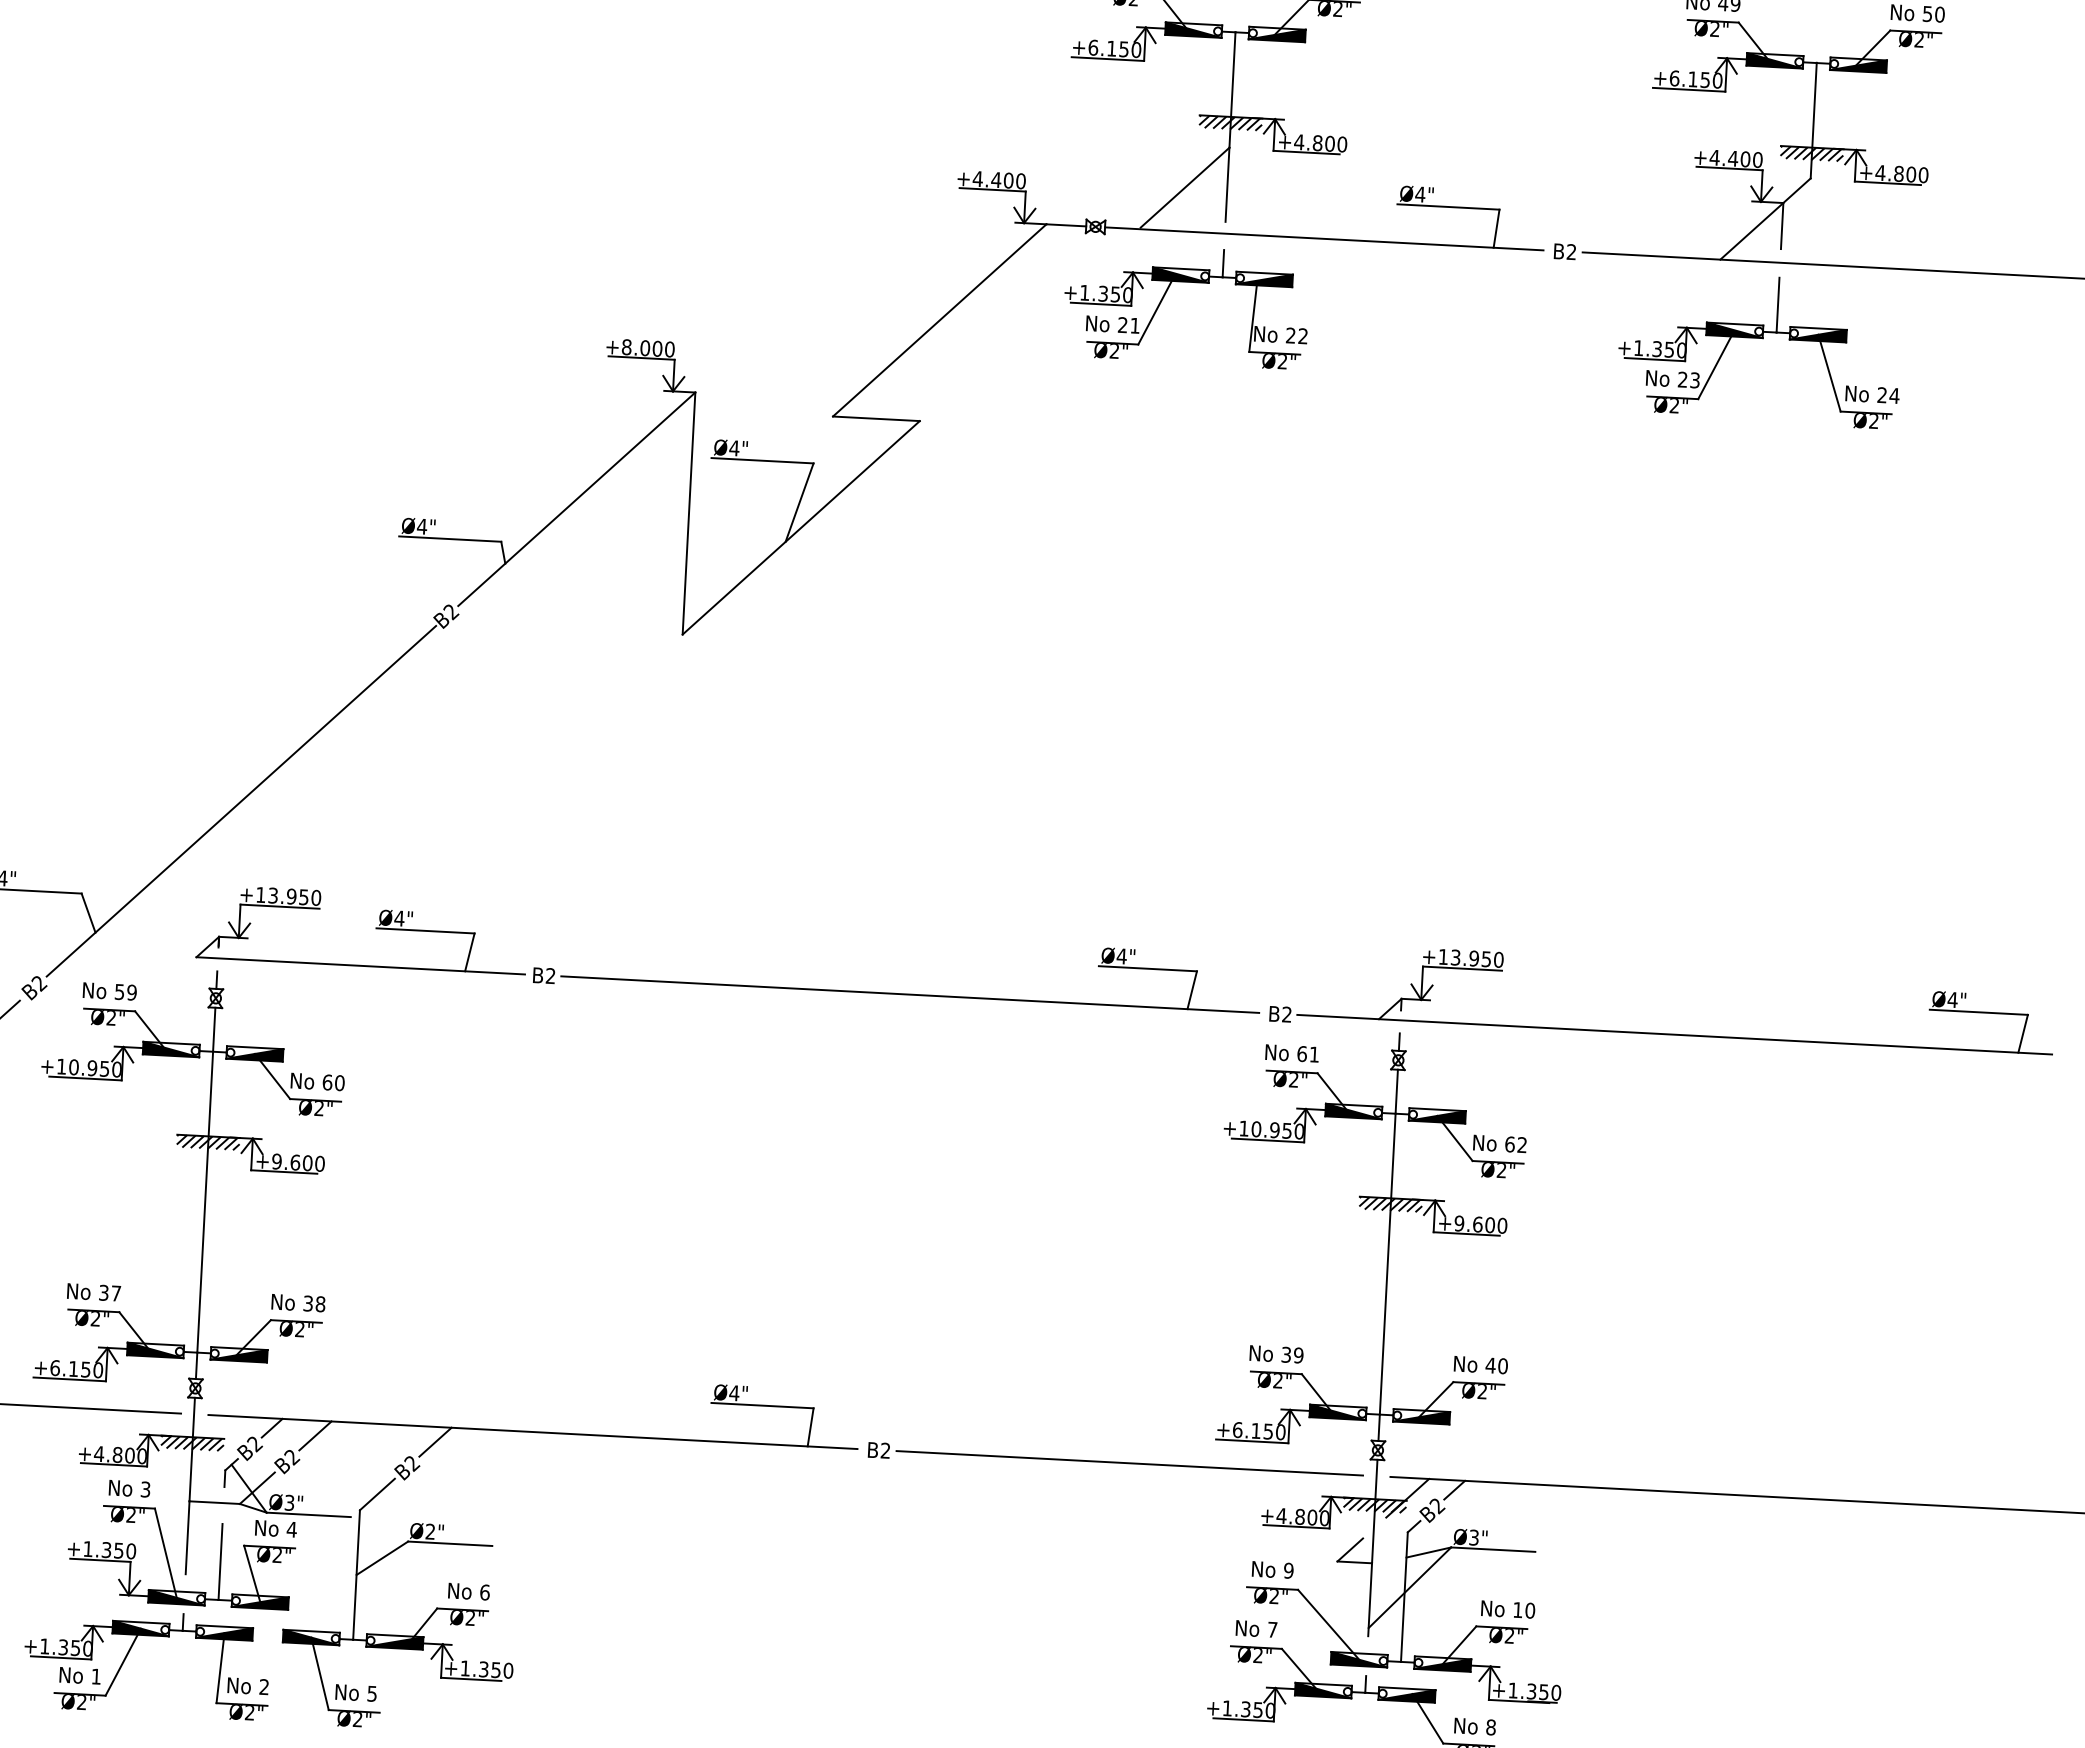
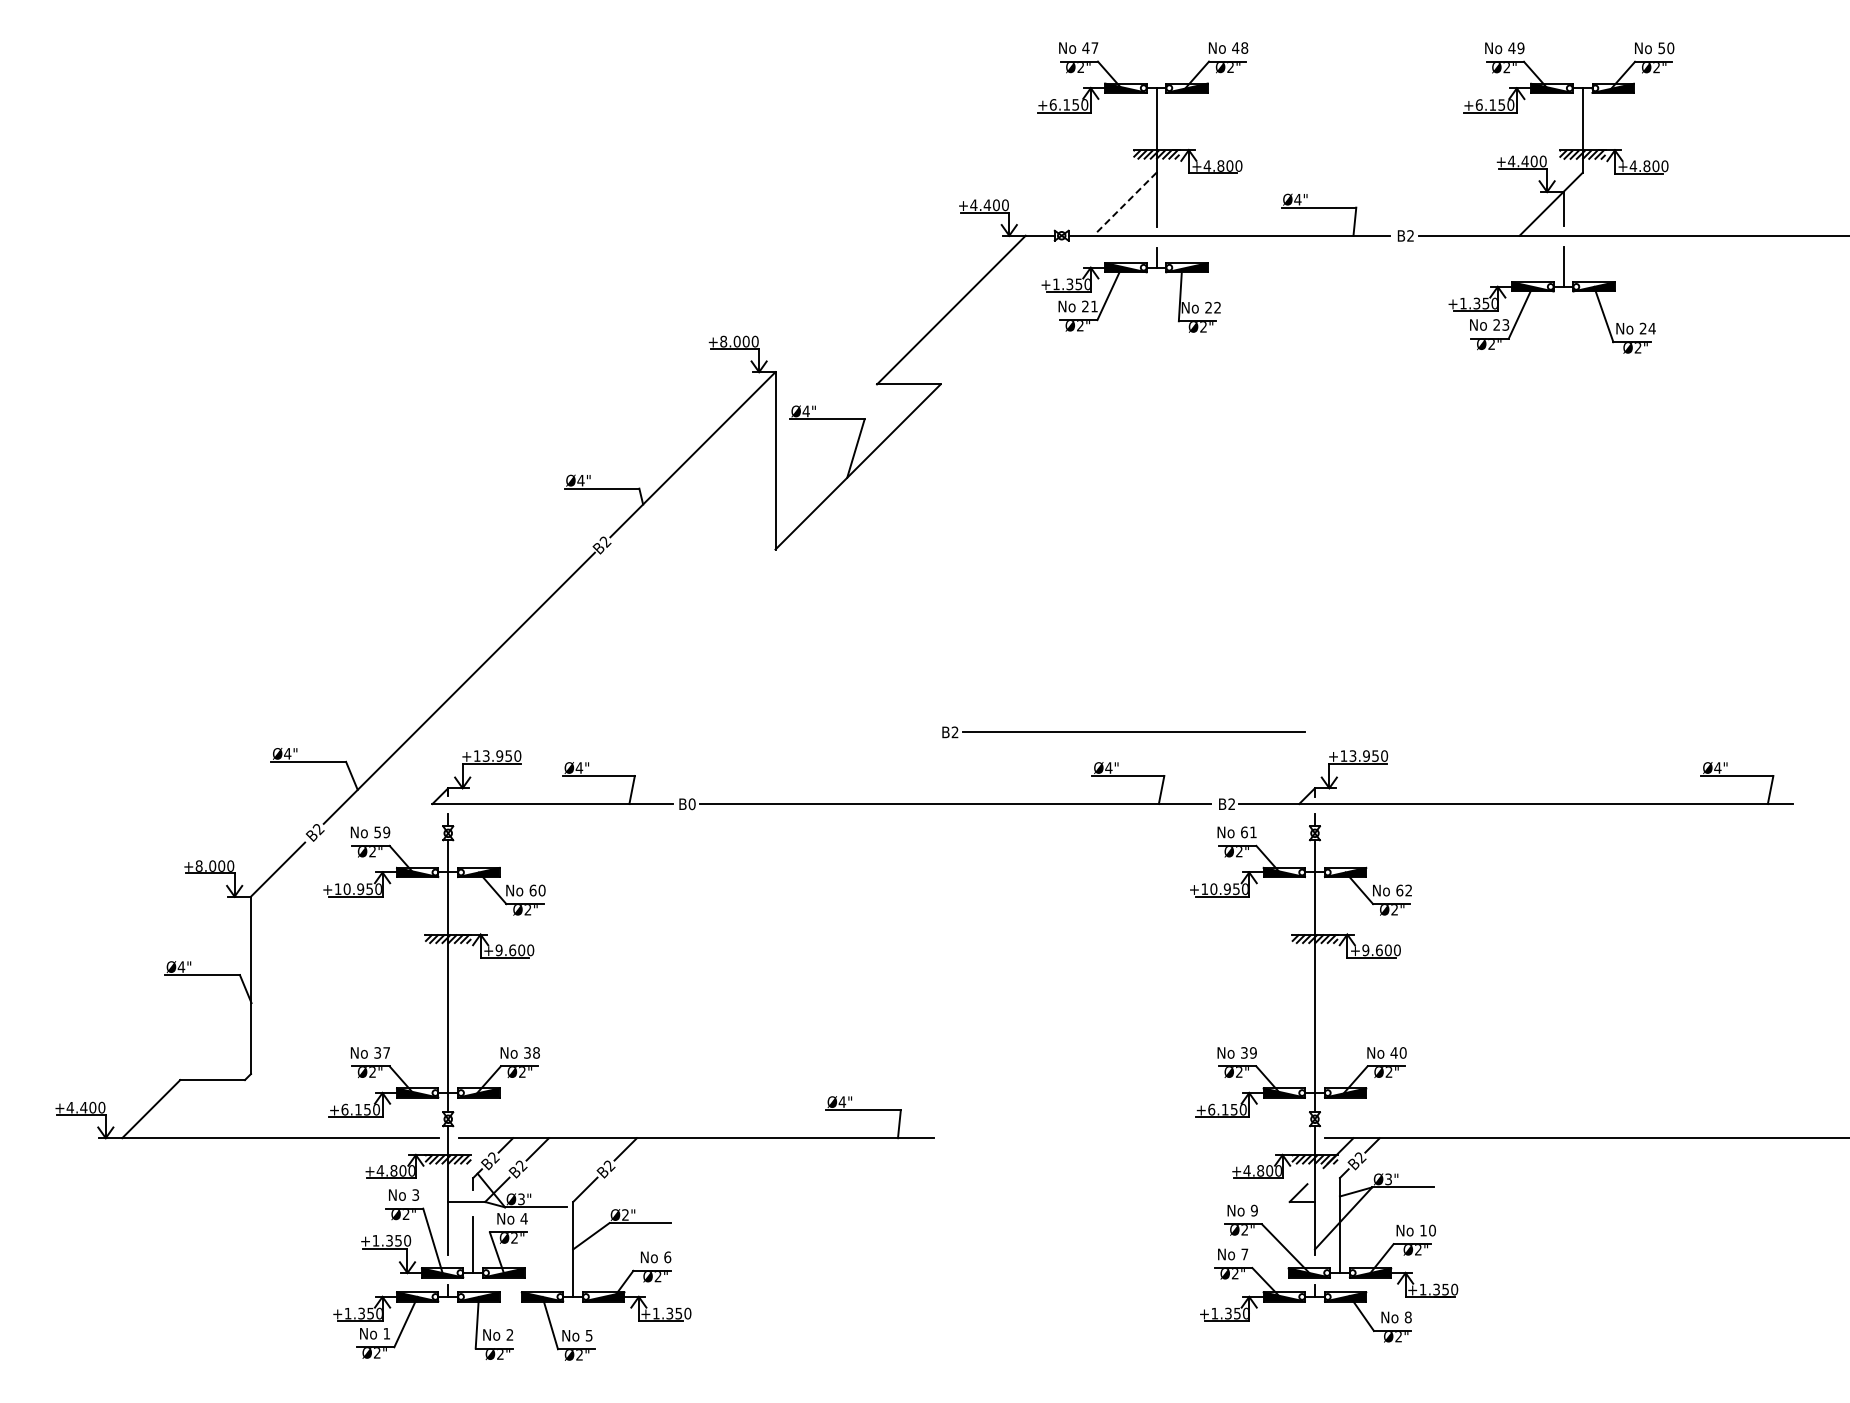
line: (1184, 187) -> (1125, 203), solid -> dashed
text: (549, 976) -> (691, 804), B2 -> B0
part: (1115, 1462) -> (1123, 732), moved

